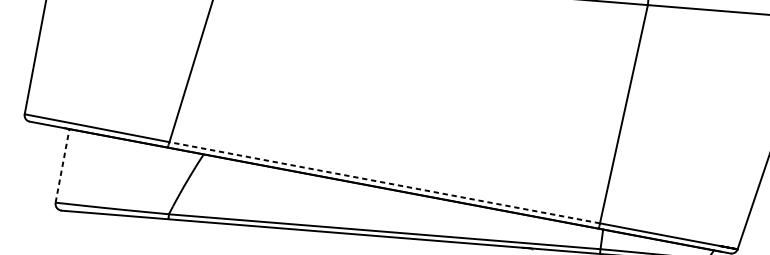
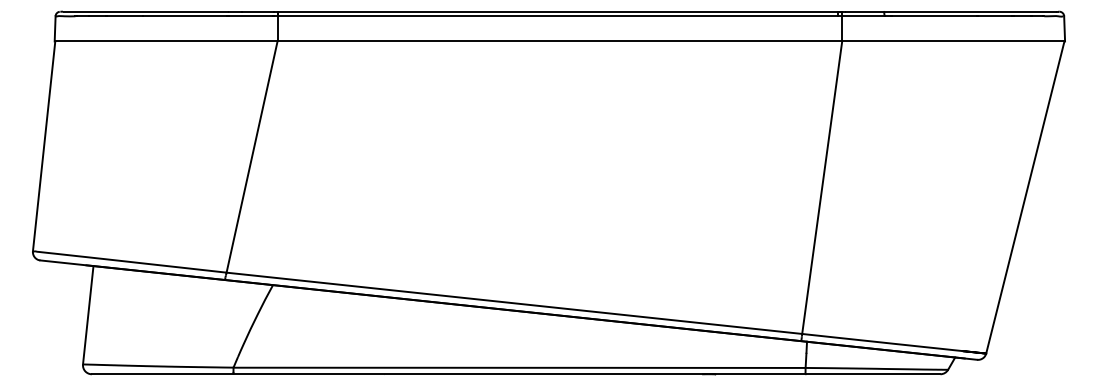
line: (62, 165) -> (88, 314), dashed -> solid
line: (384, 182) -> (513, 303), dashed -> solid

